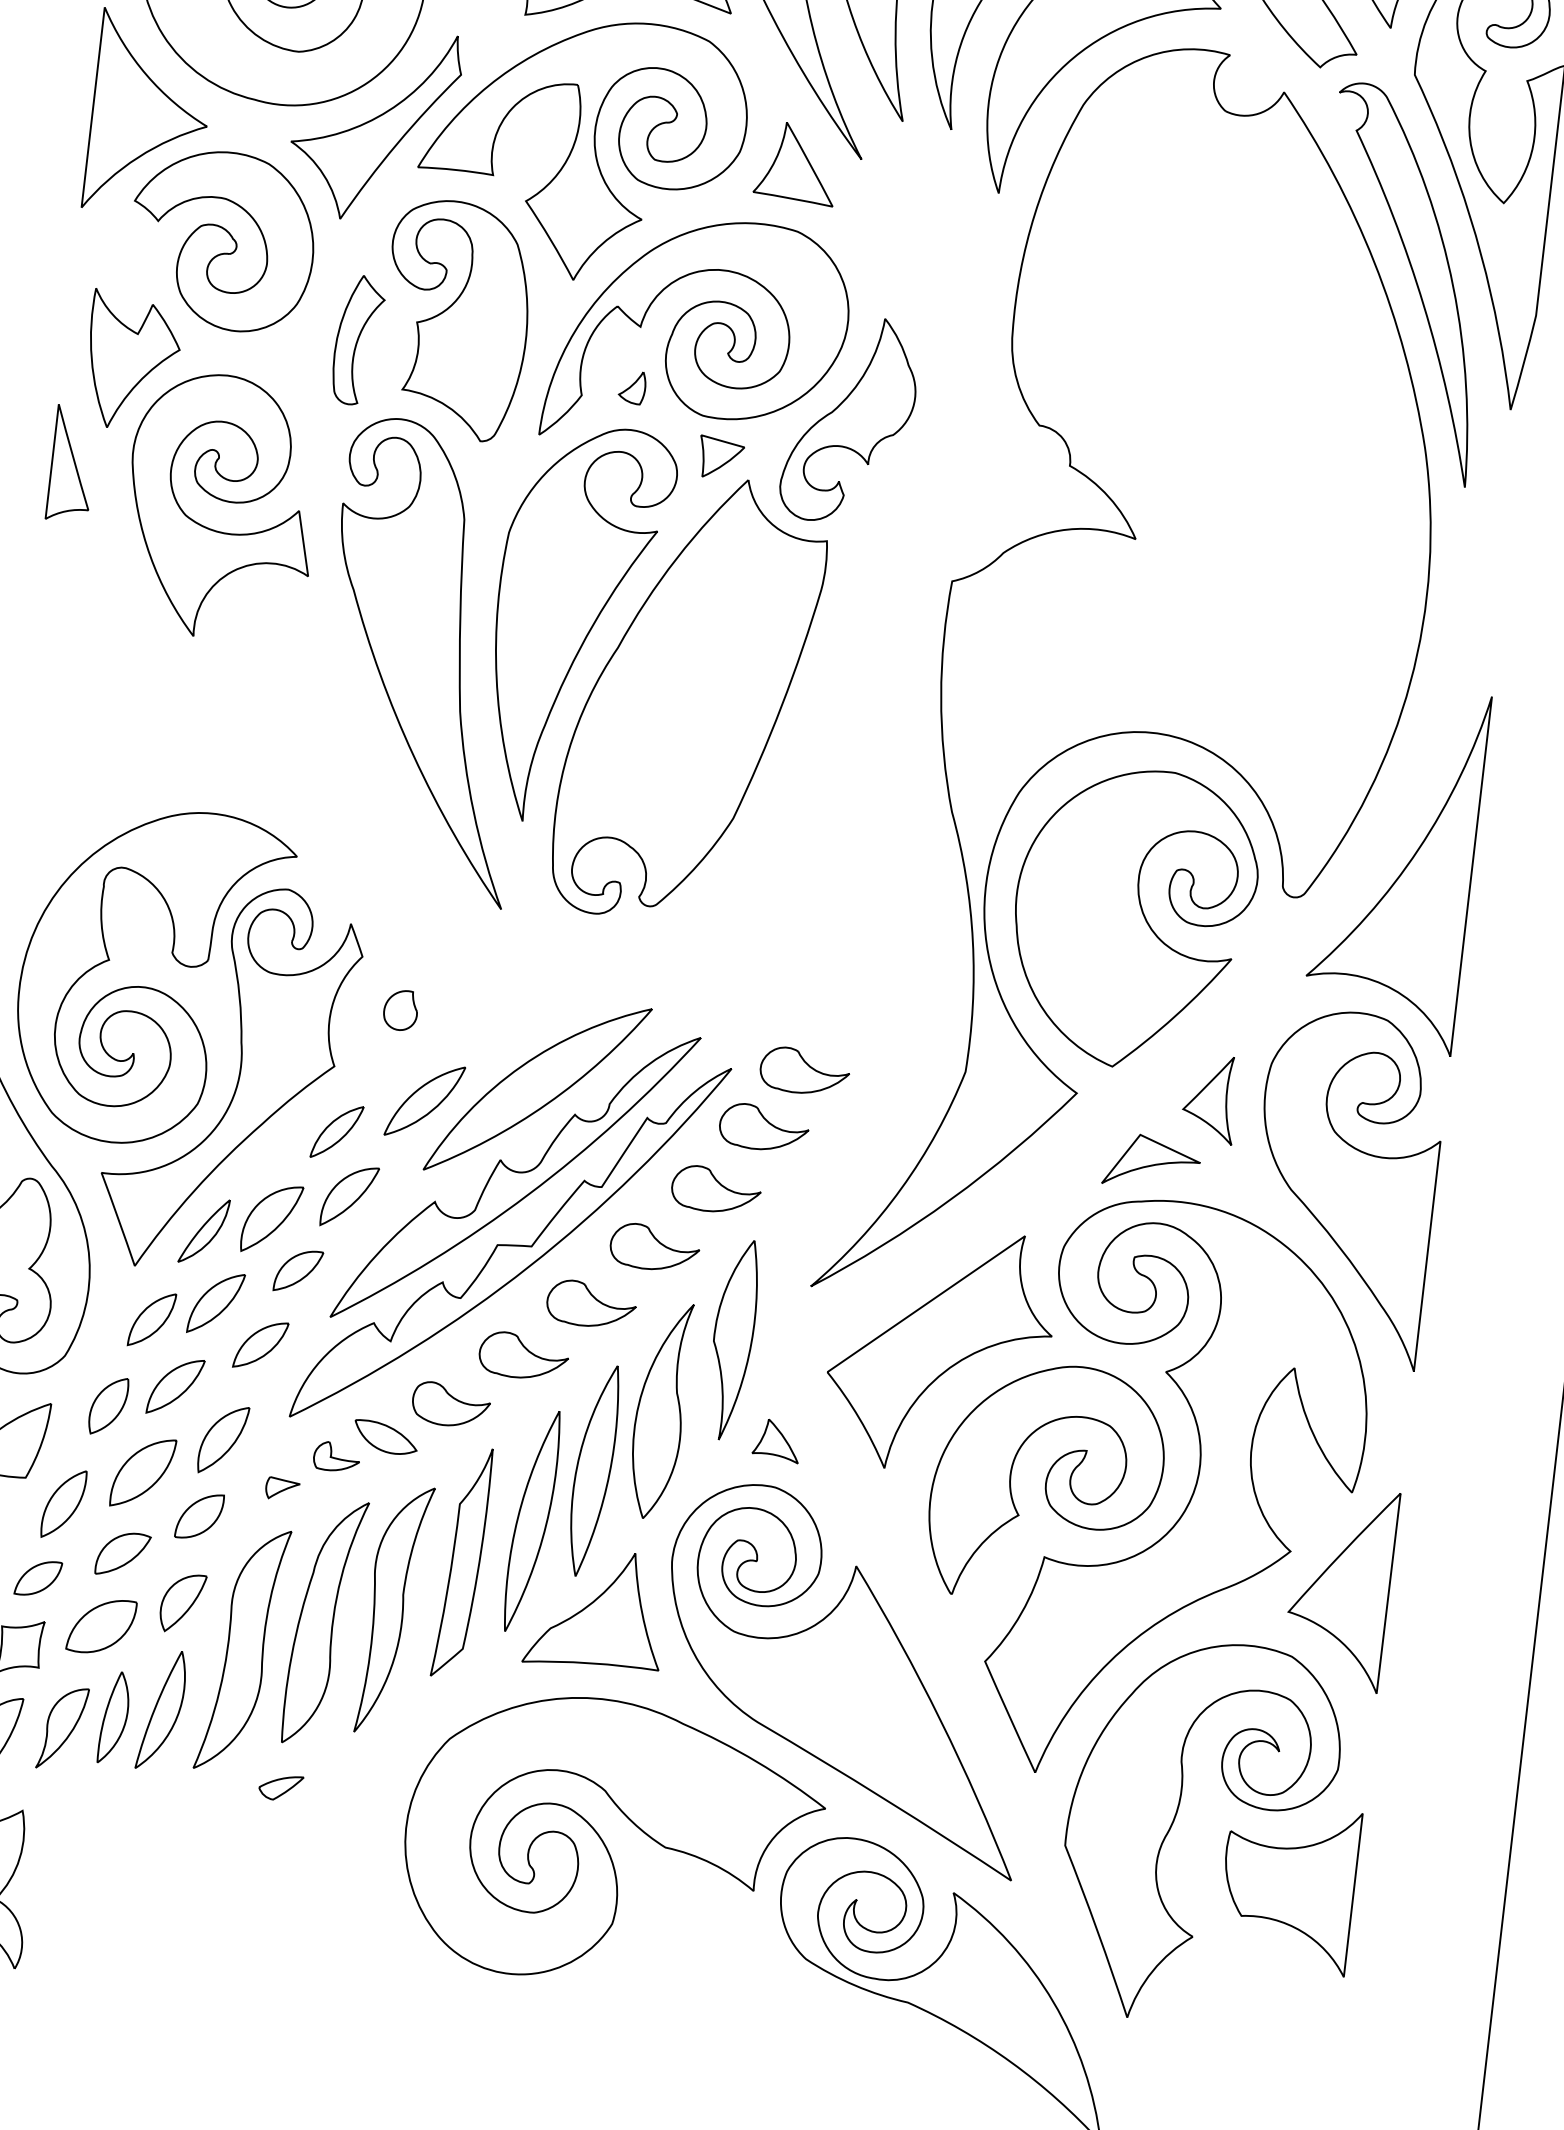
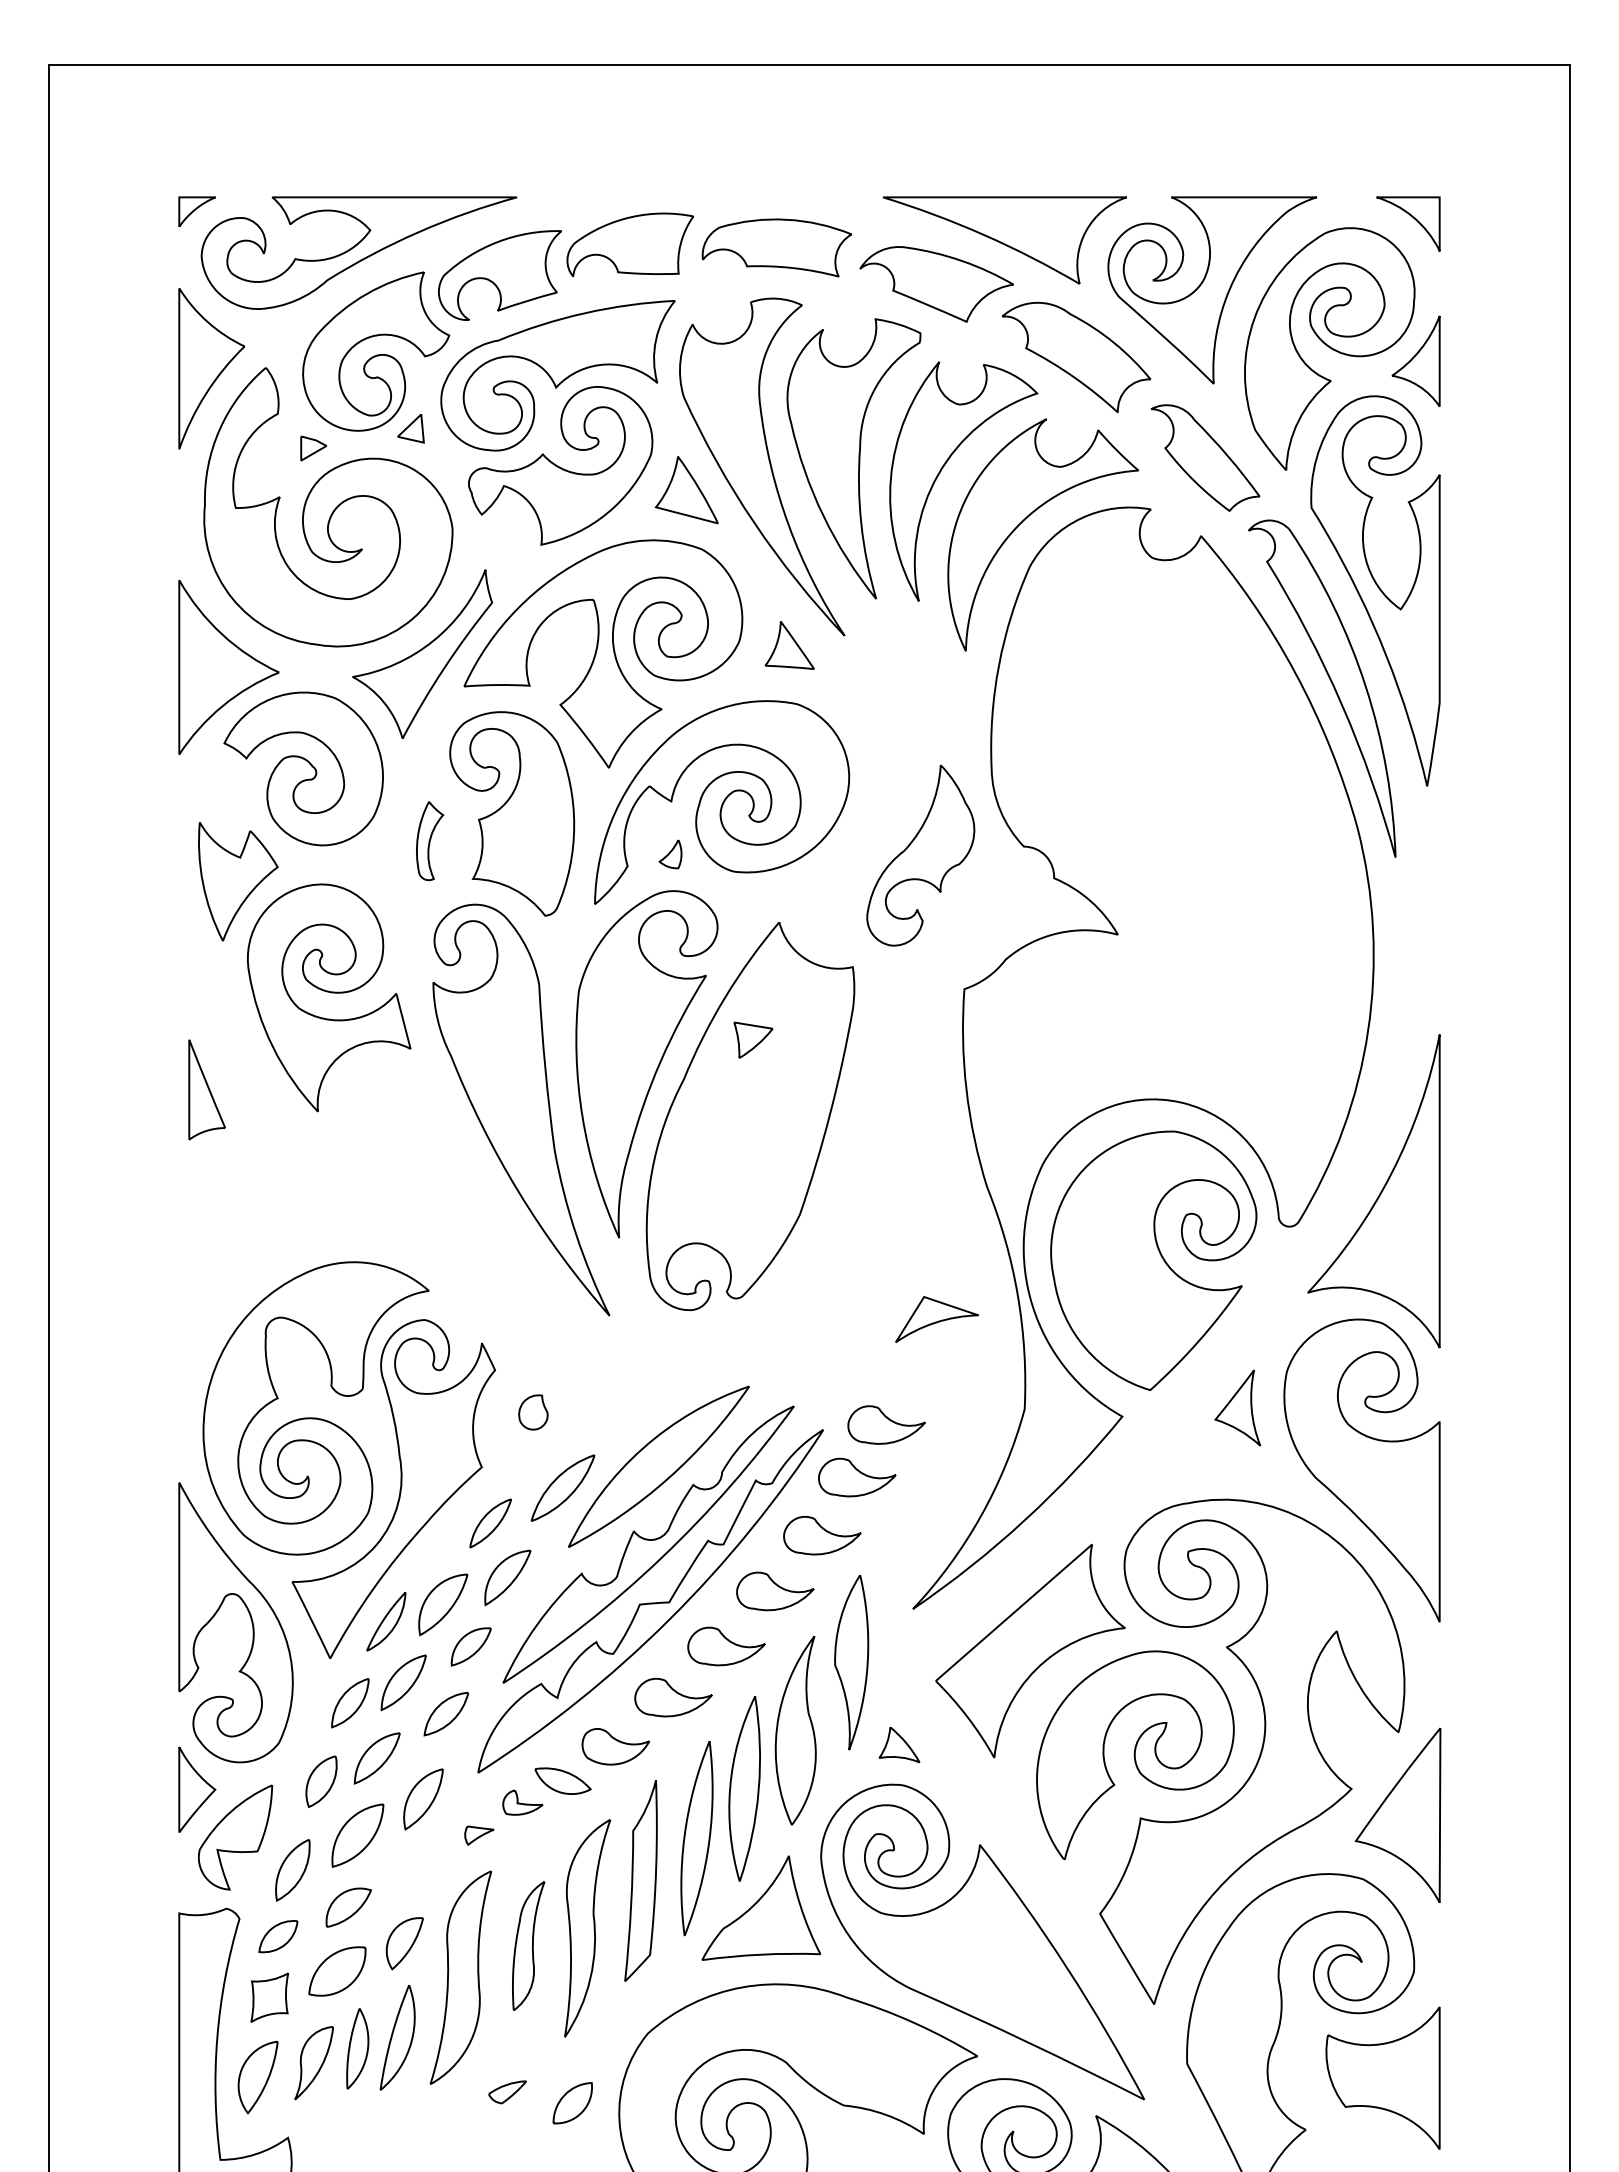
part: (796, 163) -> (789, 645), size x0.7
part: (357, 339) -> (429, 840), size x0.7
part: (849, 419) -> (920, 855), moved
part: (721, 457) -> (753, 1039), moved
part: (72, 463) -> (206, 1089), moved
part: (1151, 1162) -> (936, 1319), moved
part: (199, 1516) -> (572, 2103), moved
part: (324, 1621) -> (528, 1945), size x0.6

